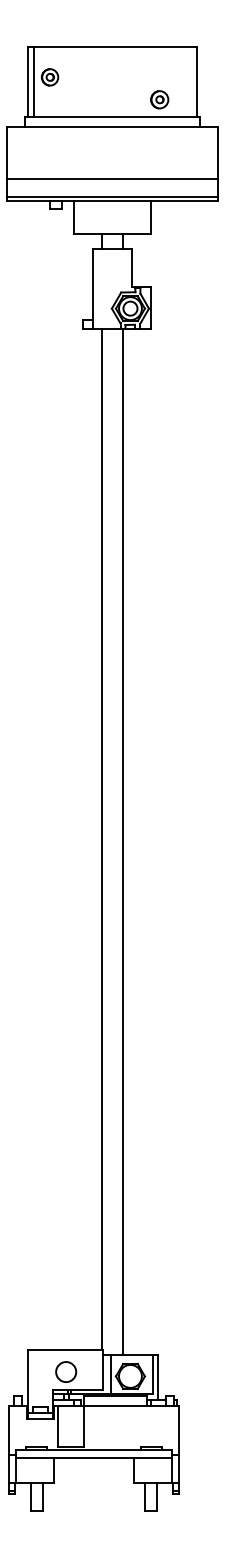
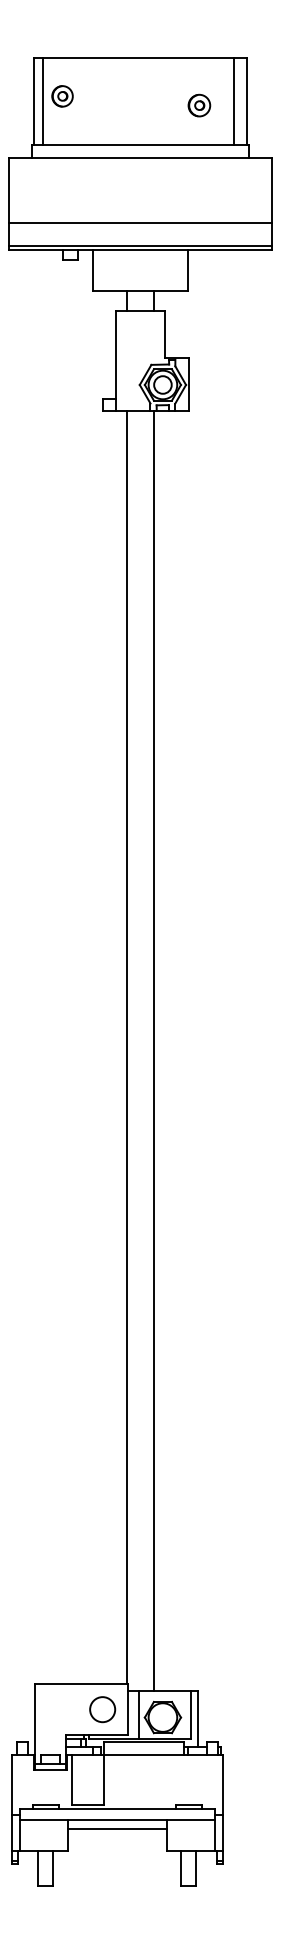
line: (187, 81) -> (234, 101), added
part: (159, 99) -> (199, 105), moved
circle: (66, 1371) -> (103, 1708), moved
line: (93, 1465) -> (116, 1828), added

